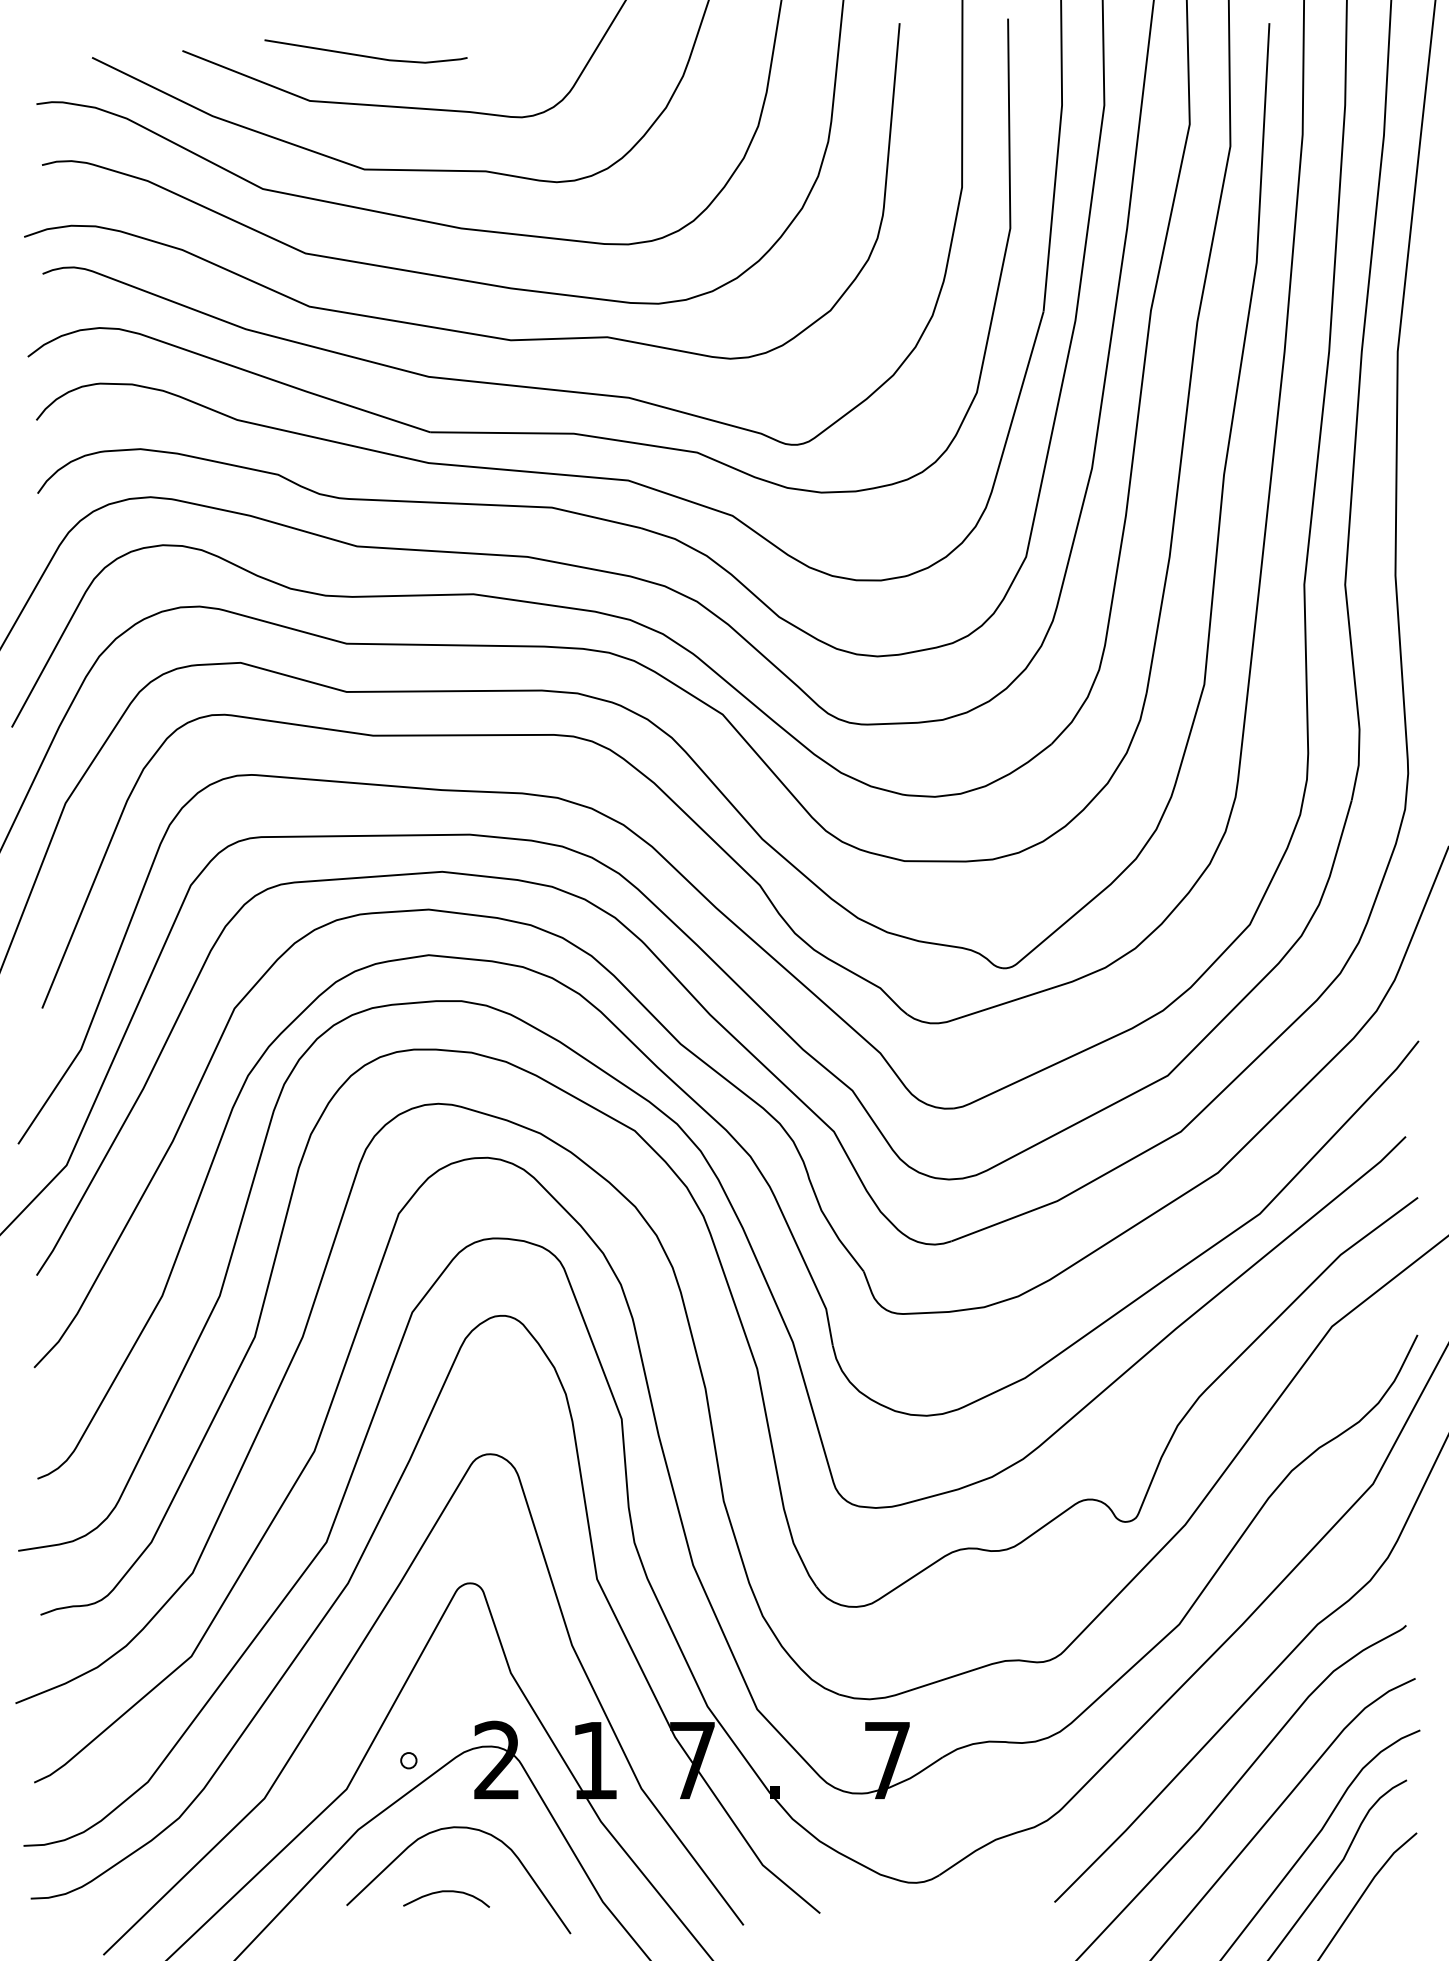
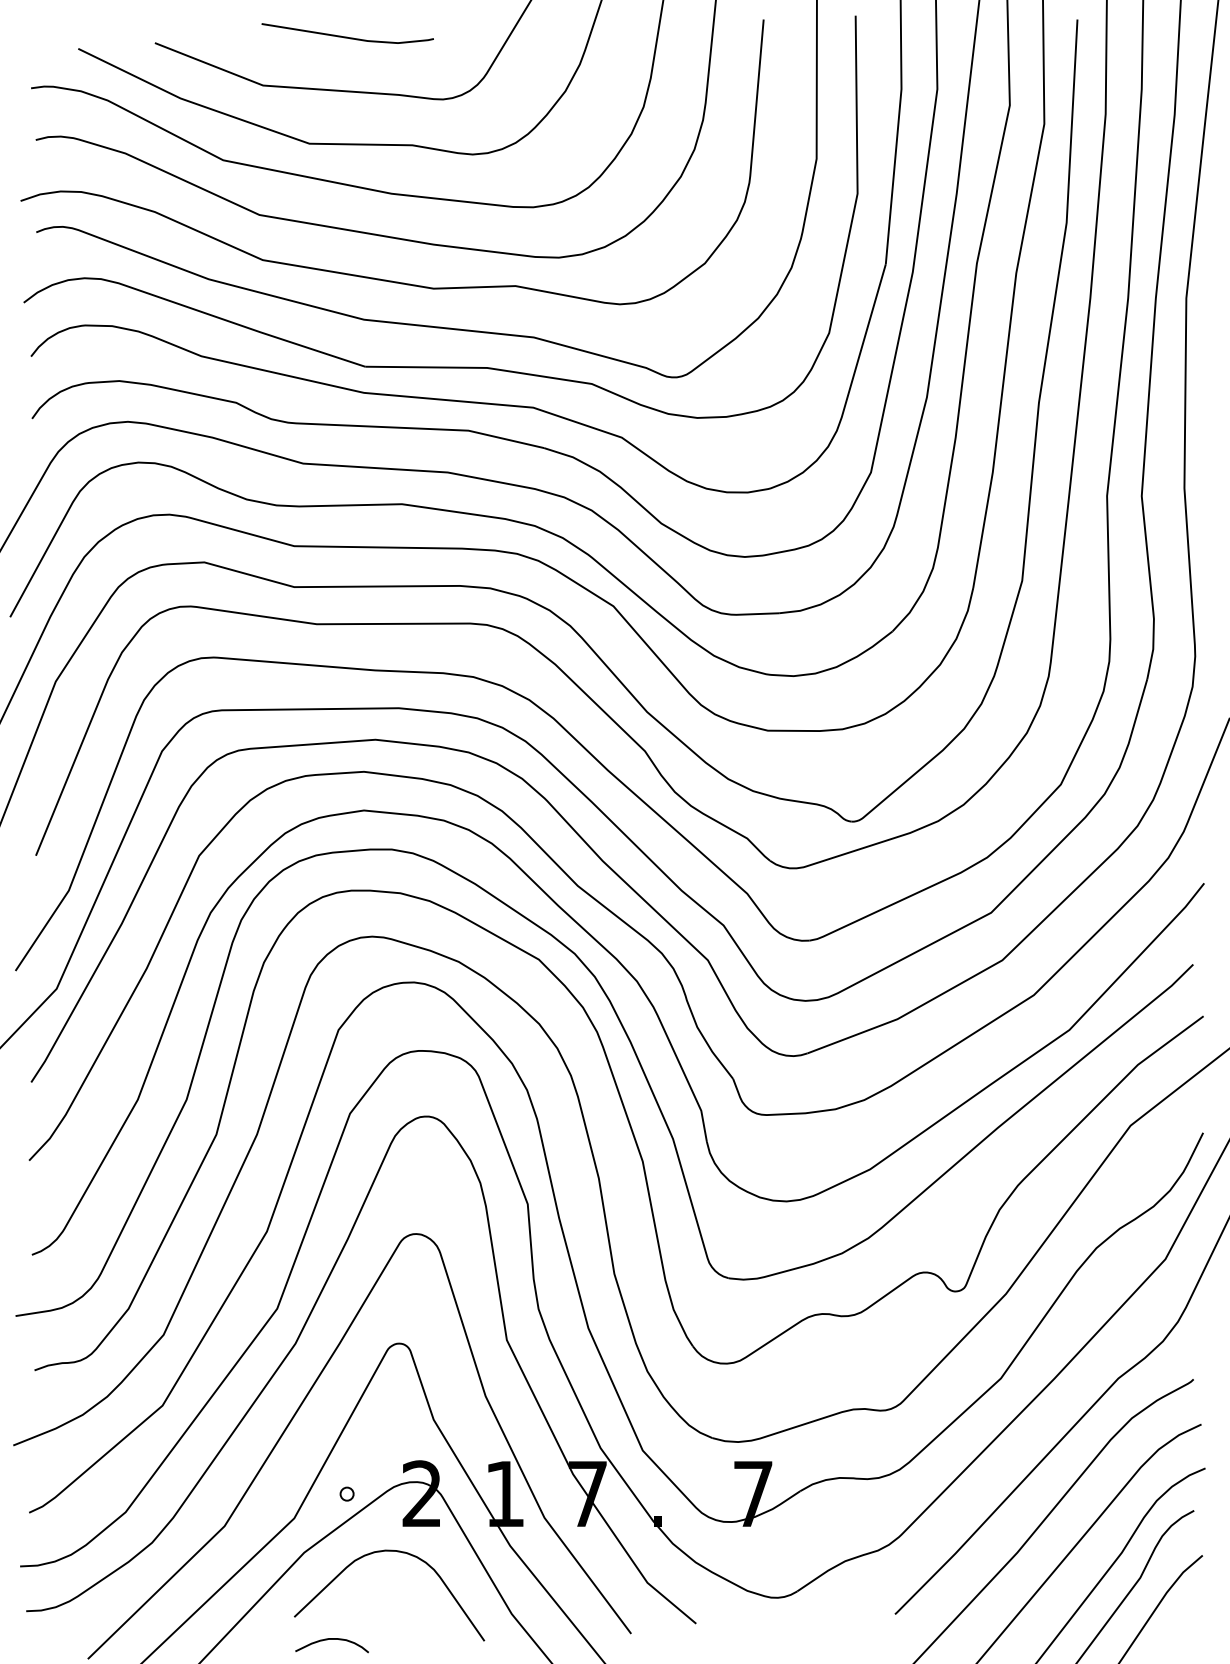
line: (365, 54) -> (347, 36), moved
curve: (445, 1891) -> (331, 1639), moved

